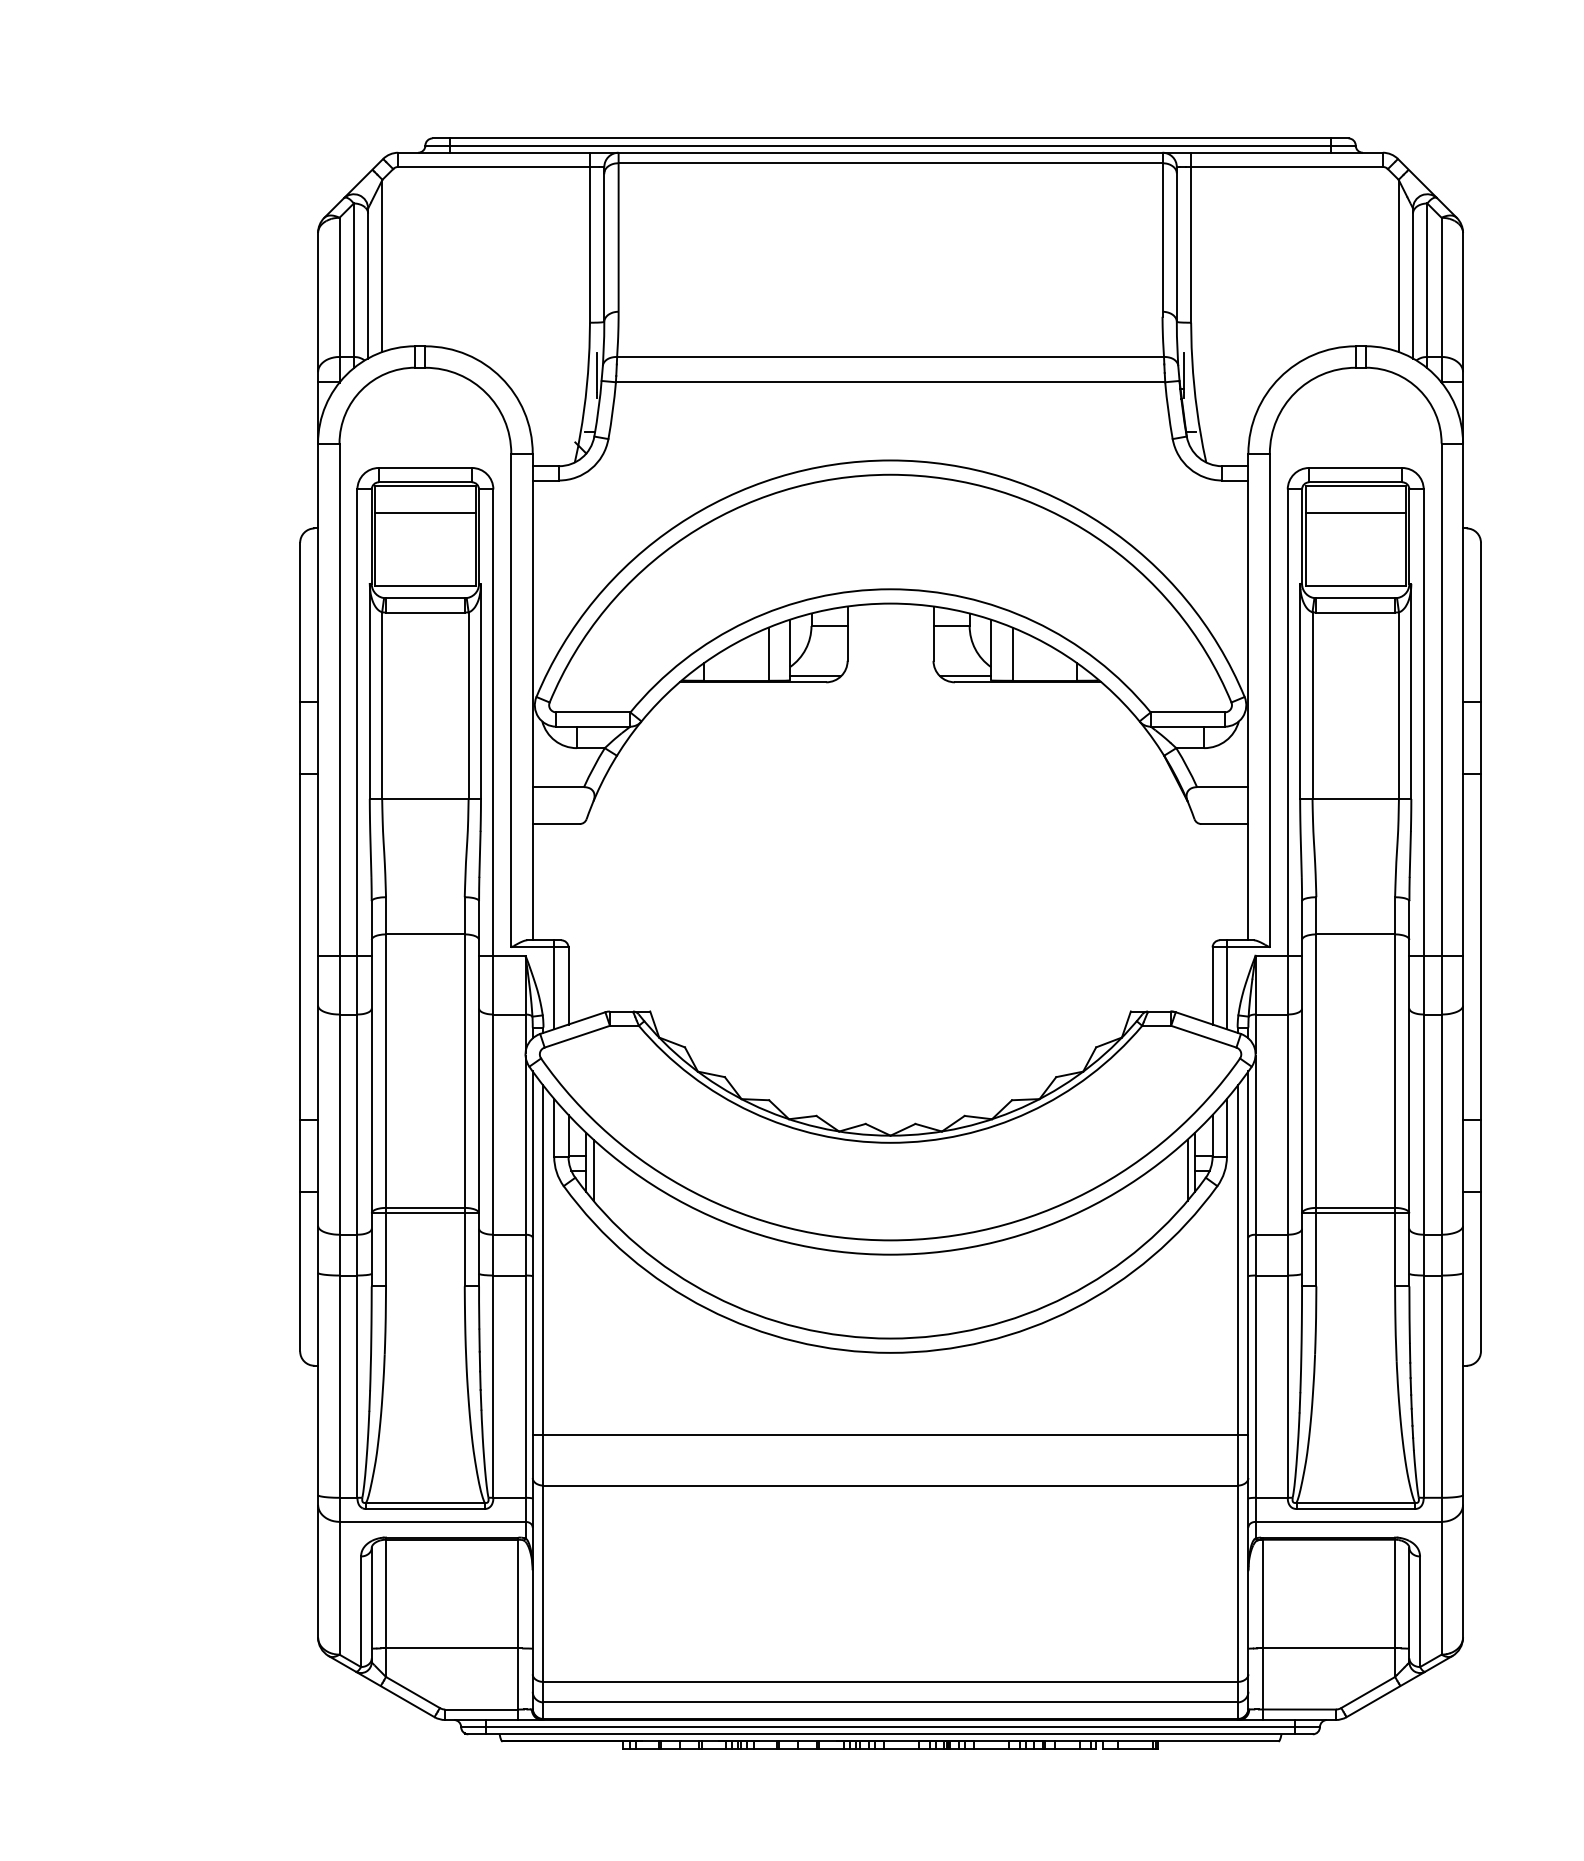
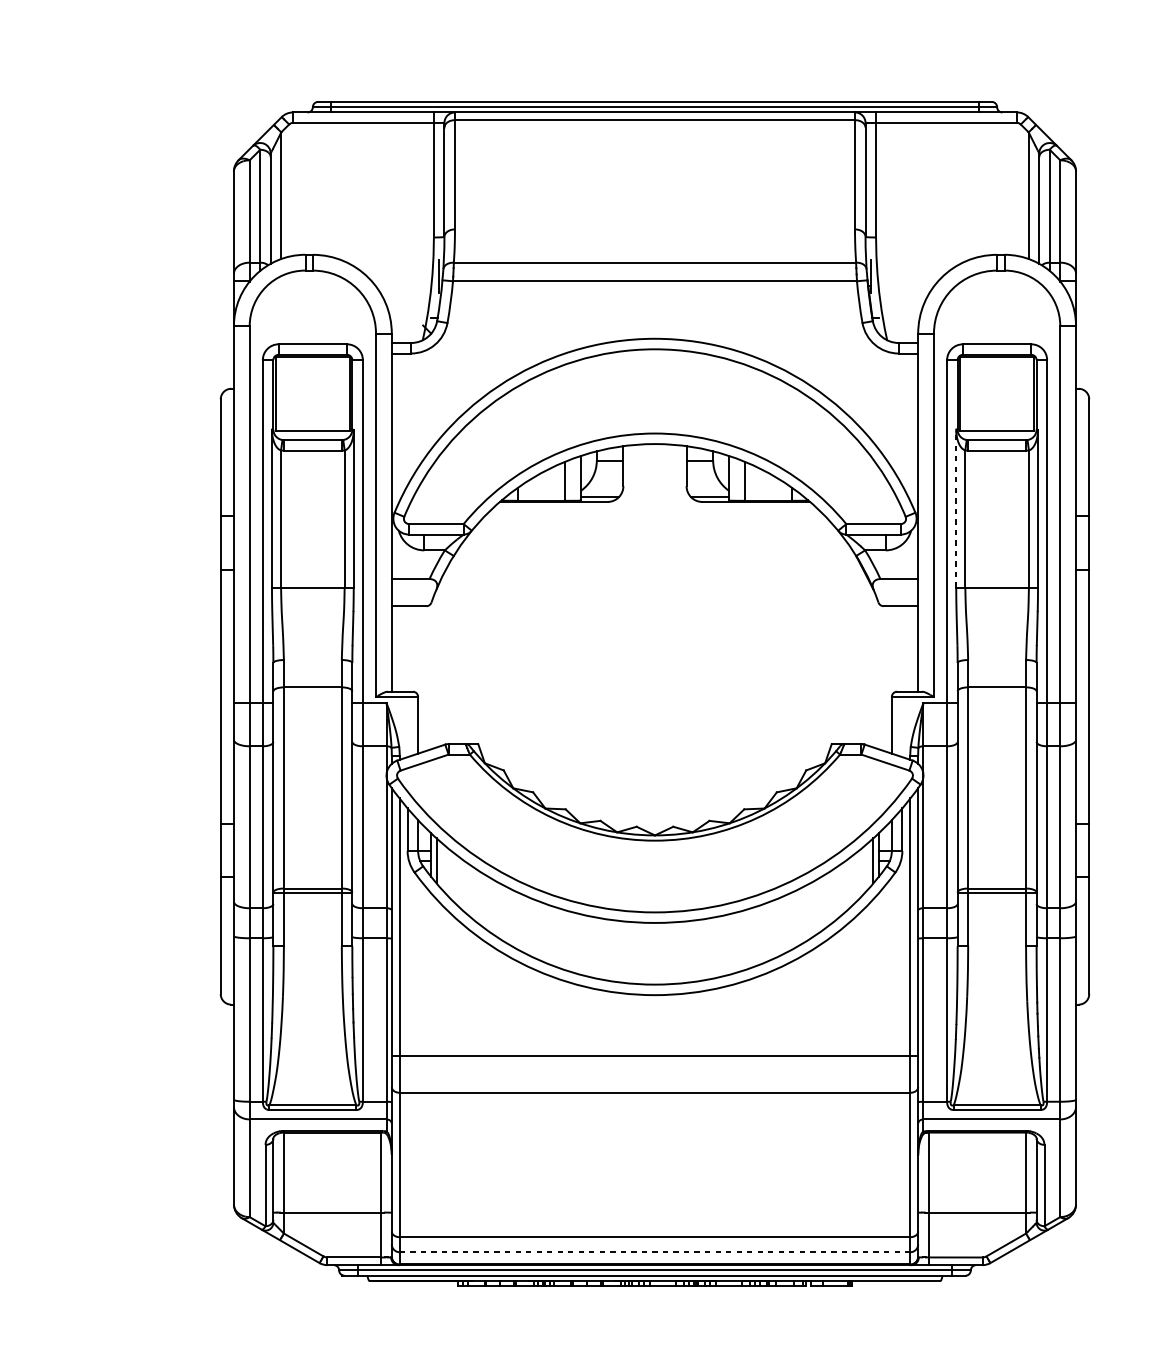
line: (425, 513) -> (312, 377), removed
line: (1355, 513) -> (996, 377), removed
line: (1300, 691) -> (956, 508), solid -> dashed
line: (554, 984) -> (407, 724), removed
line: (1226, 984) -> (902, 724), removed
line: (890, 1702) -> (654, 1252), solid -> dashed

